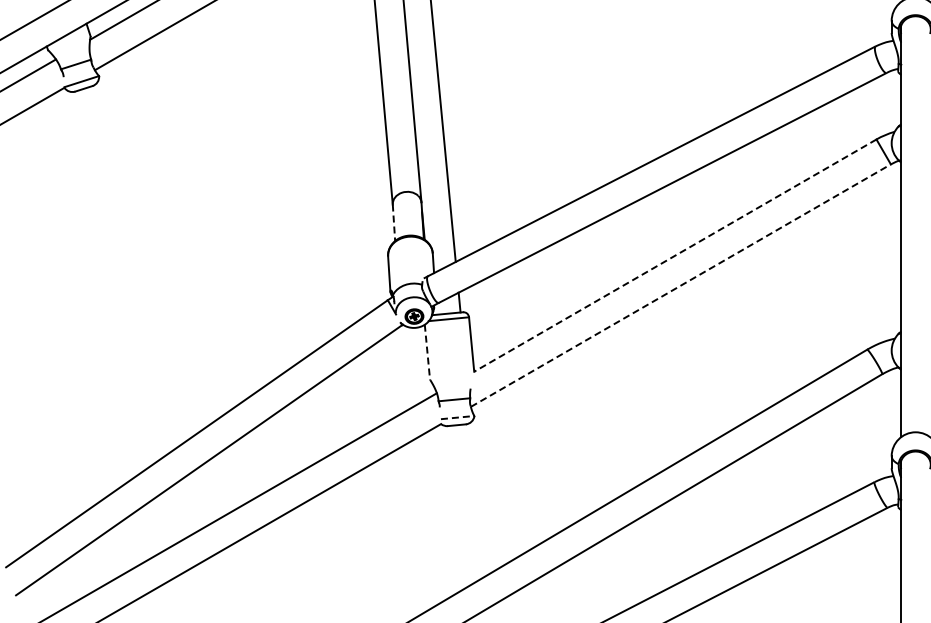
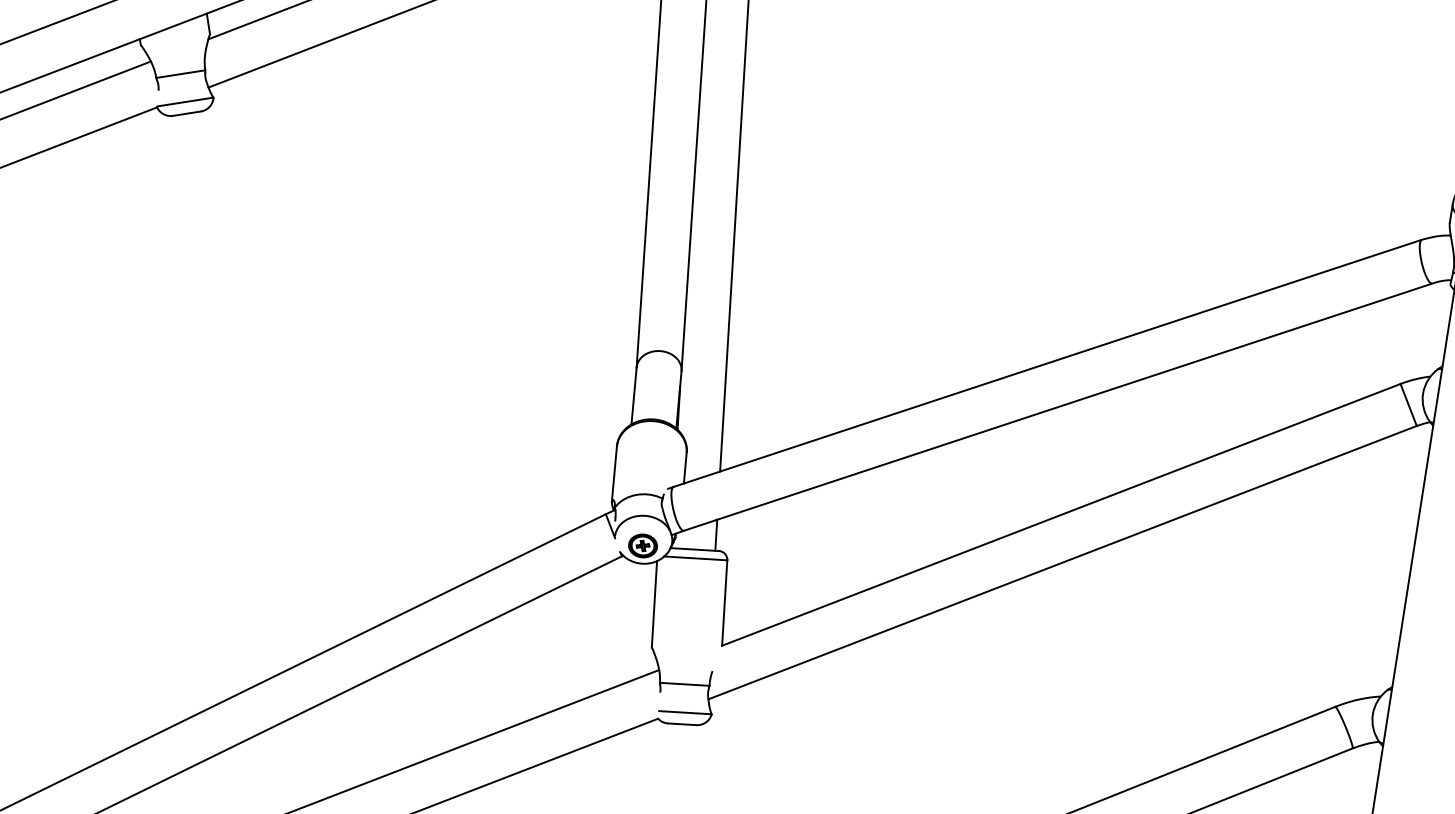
line: (394, 223) -> (634, 397), dashed -> solid
line: (674, 255) -> (1060, 514), dashed -> solid
line: (681, 285) -> (1063, 562), dashed -> solid
line: (427, 352) -> (654, 604), dashed -> solid
line: (457, 417) -> (685, 712), dashed -> solid

